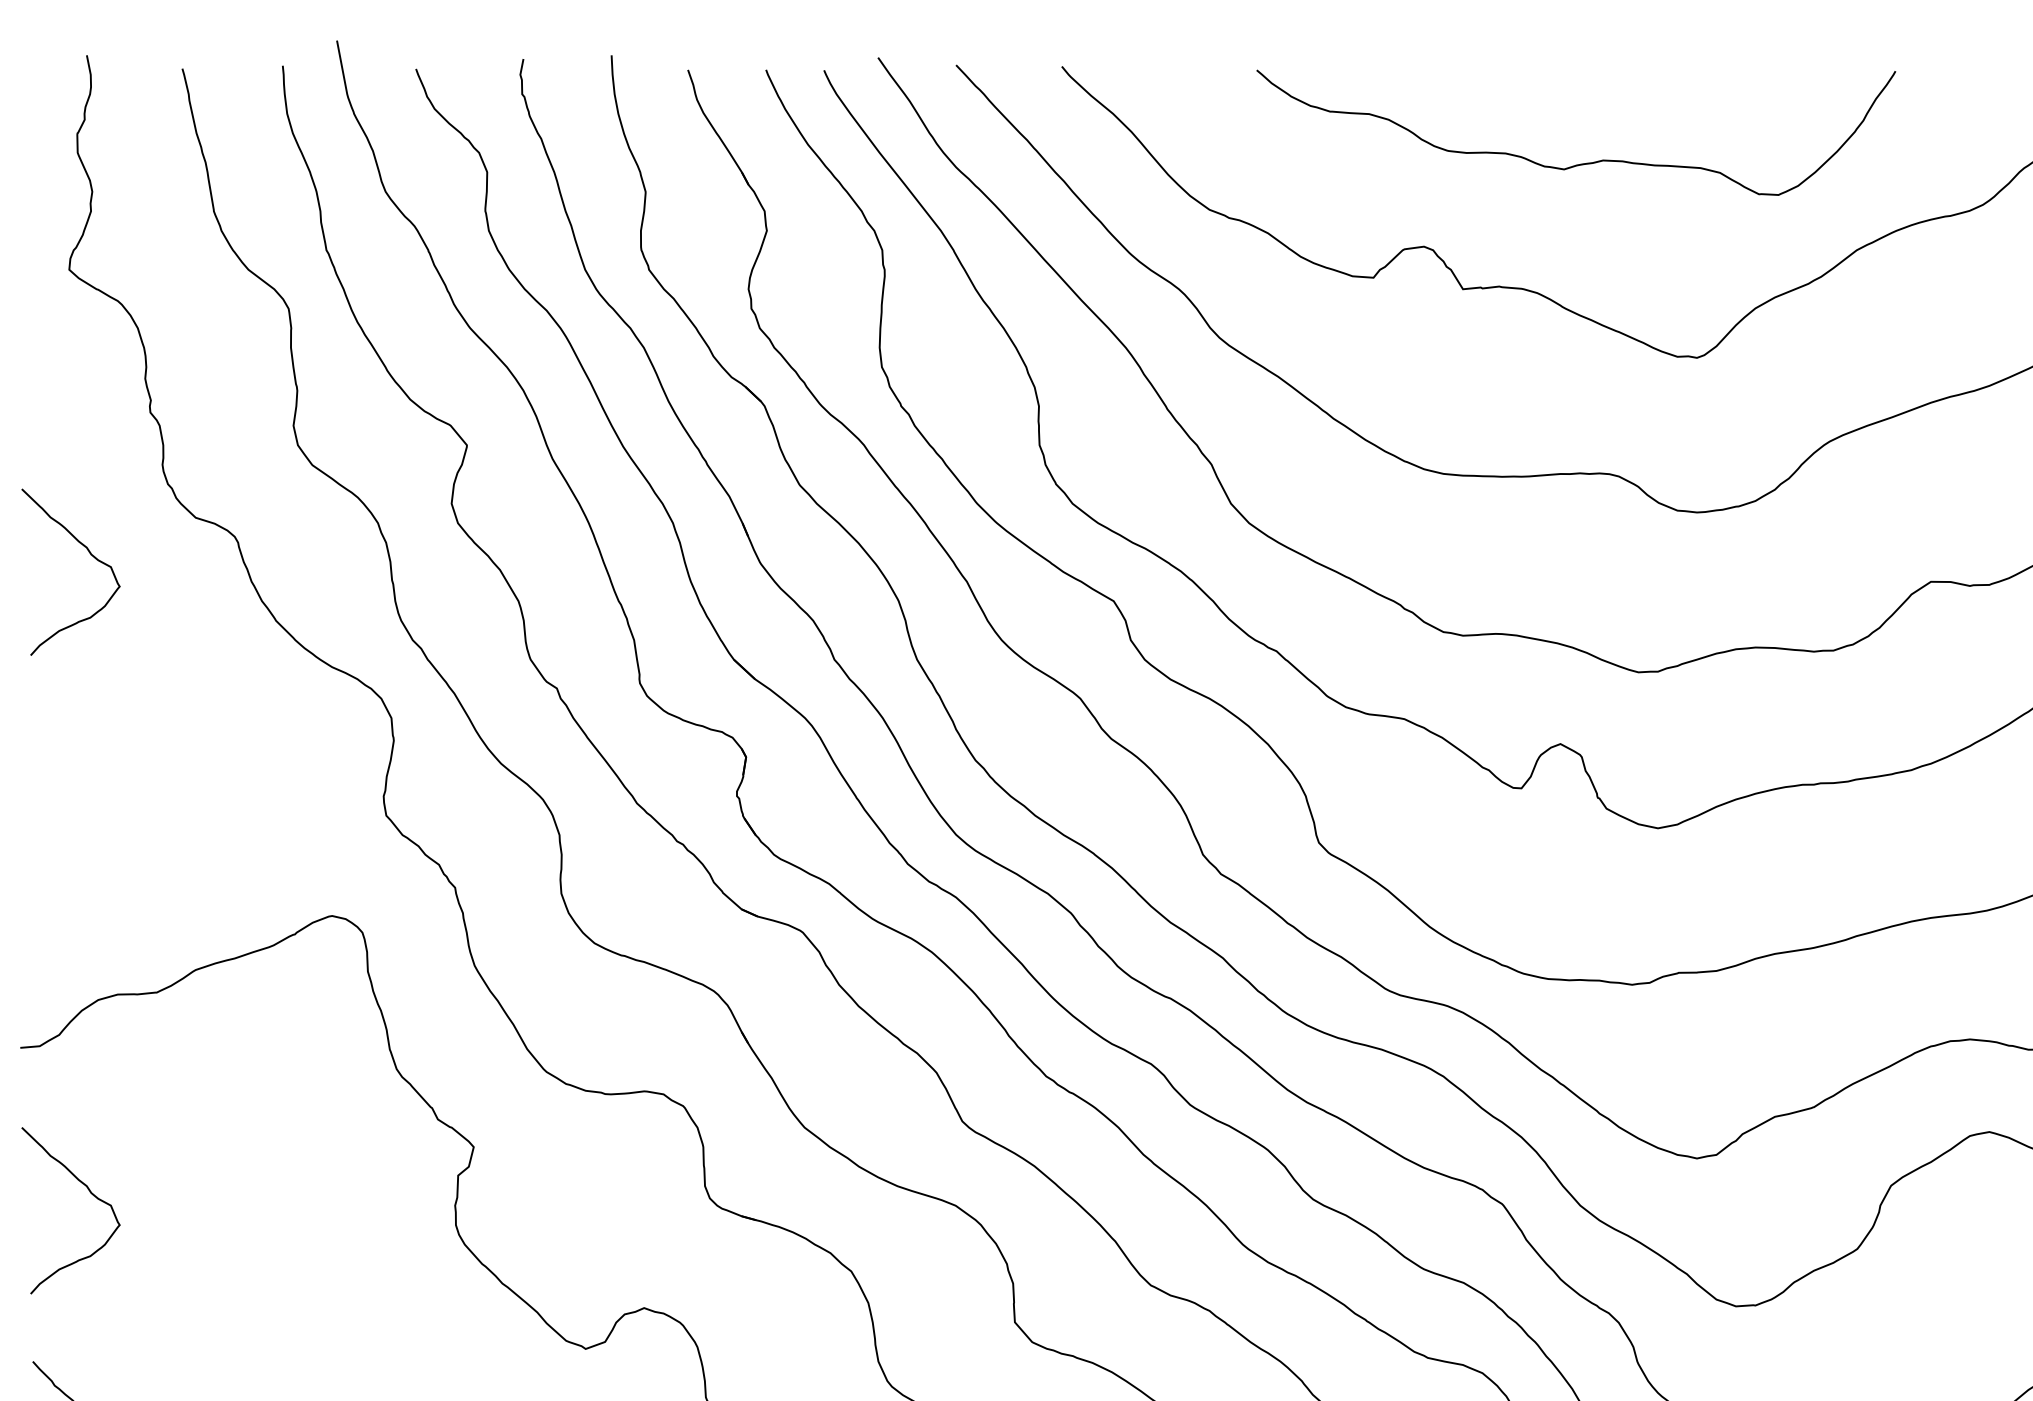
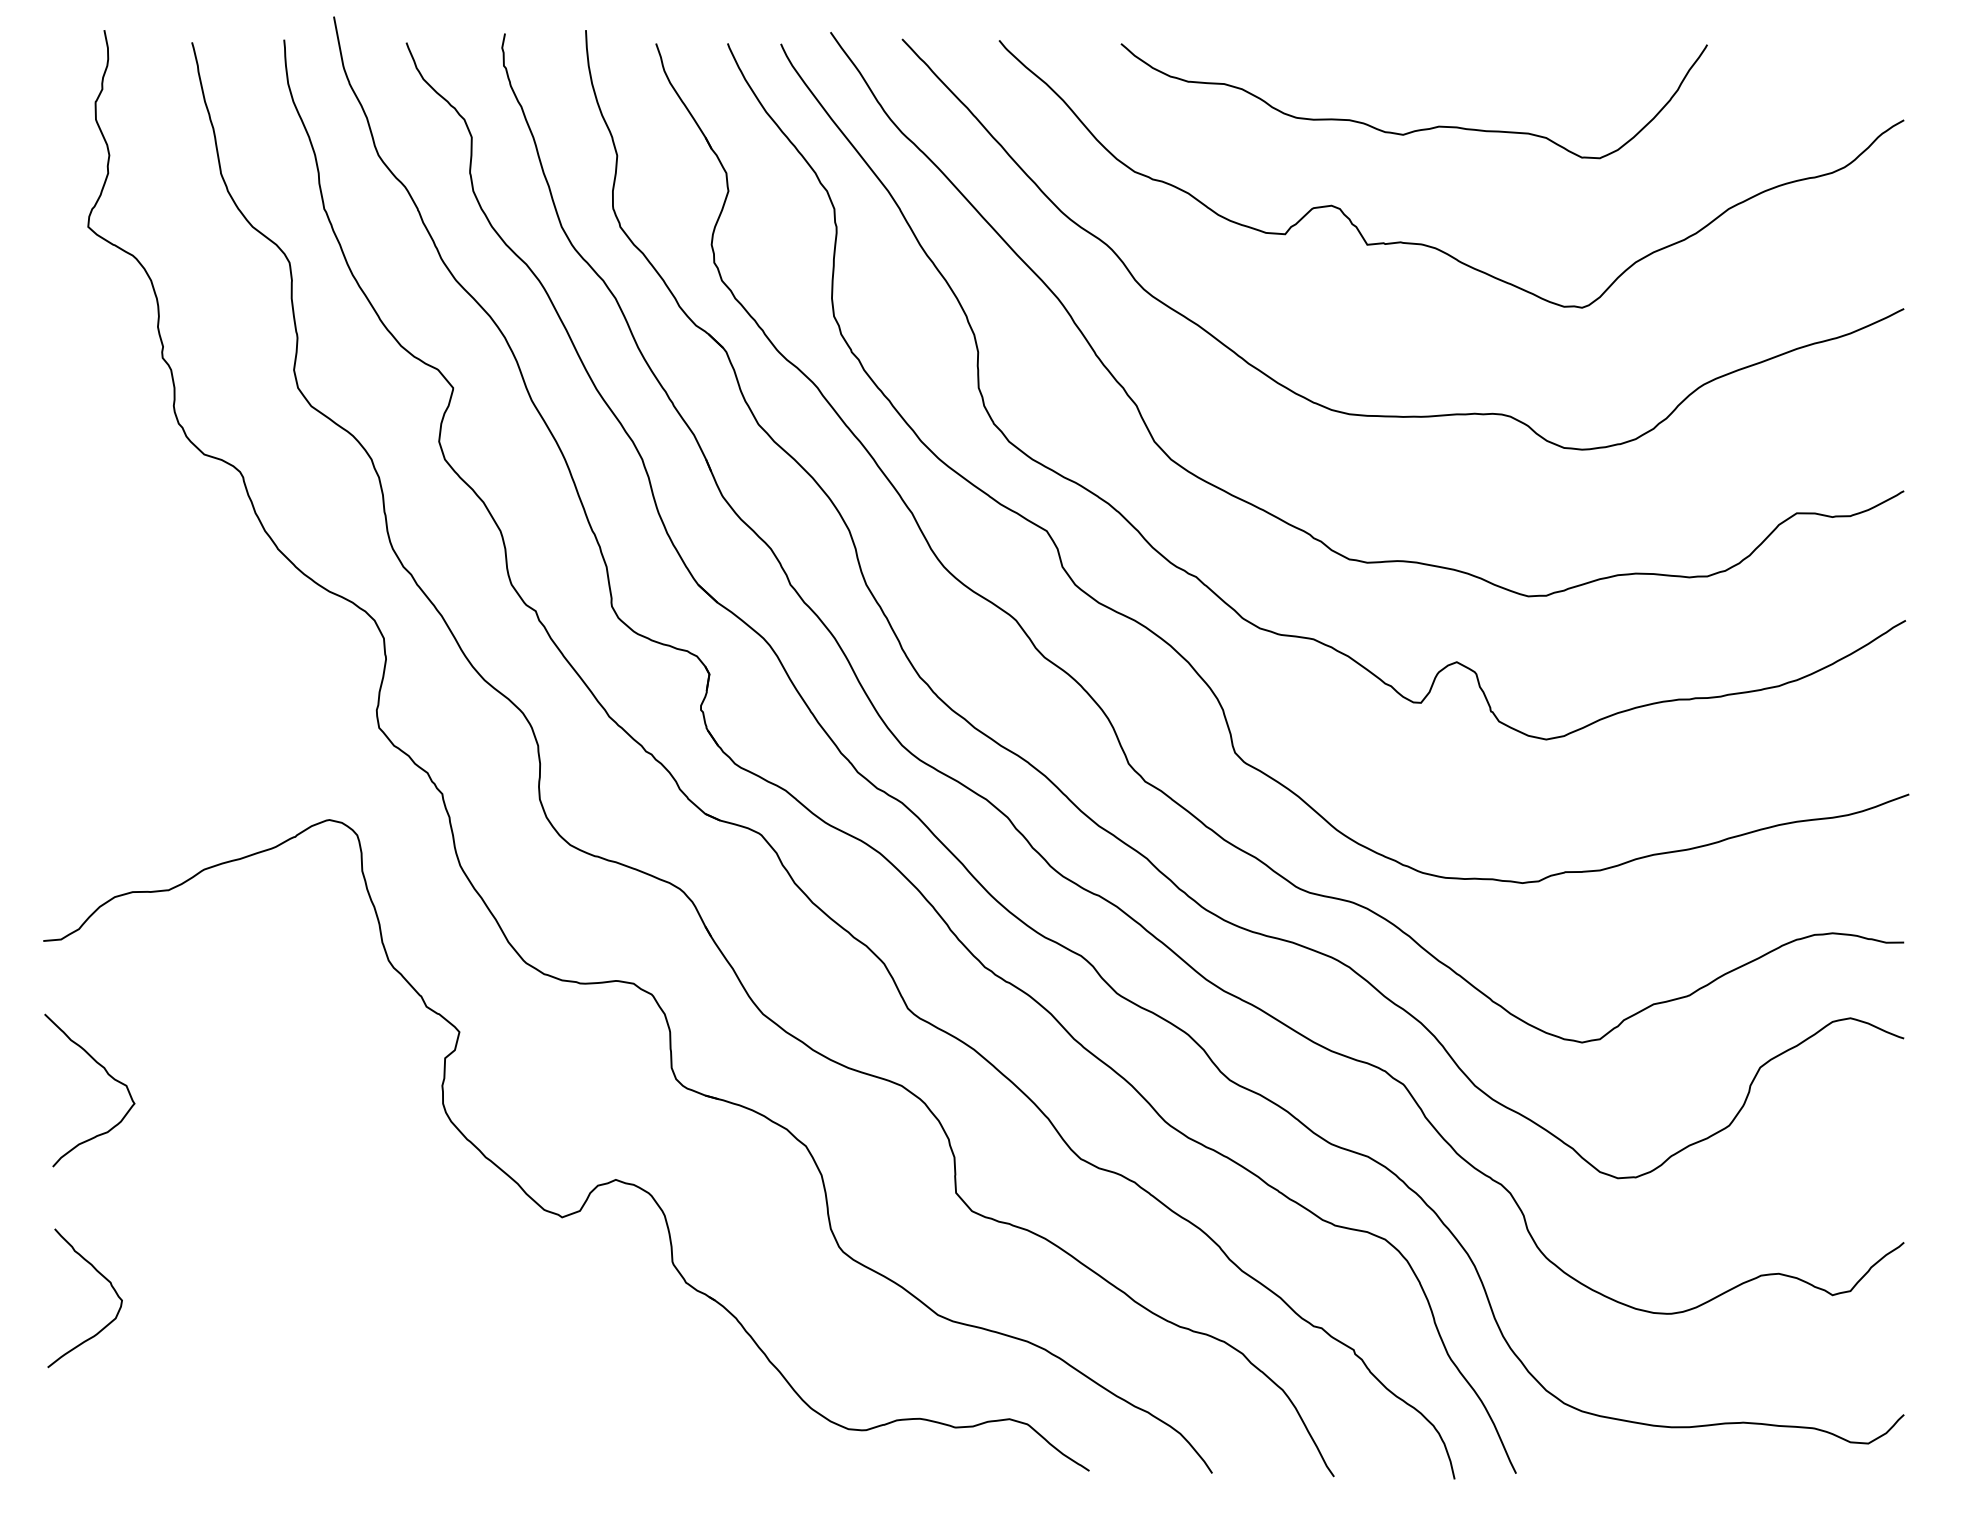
curve: (1579, 163) -> (1417, 129), moved
curve: (89, 553) -> (106, 487), removed

